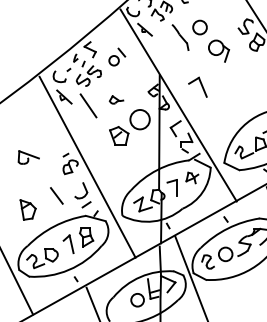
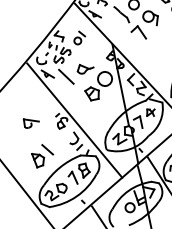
part: (197, 86) -> (137, 32), moved
part: (116, 99) -> (85, 68), size x1.67
line: (56, 195) -> (47, 149), moved

